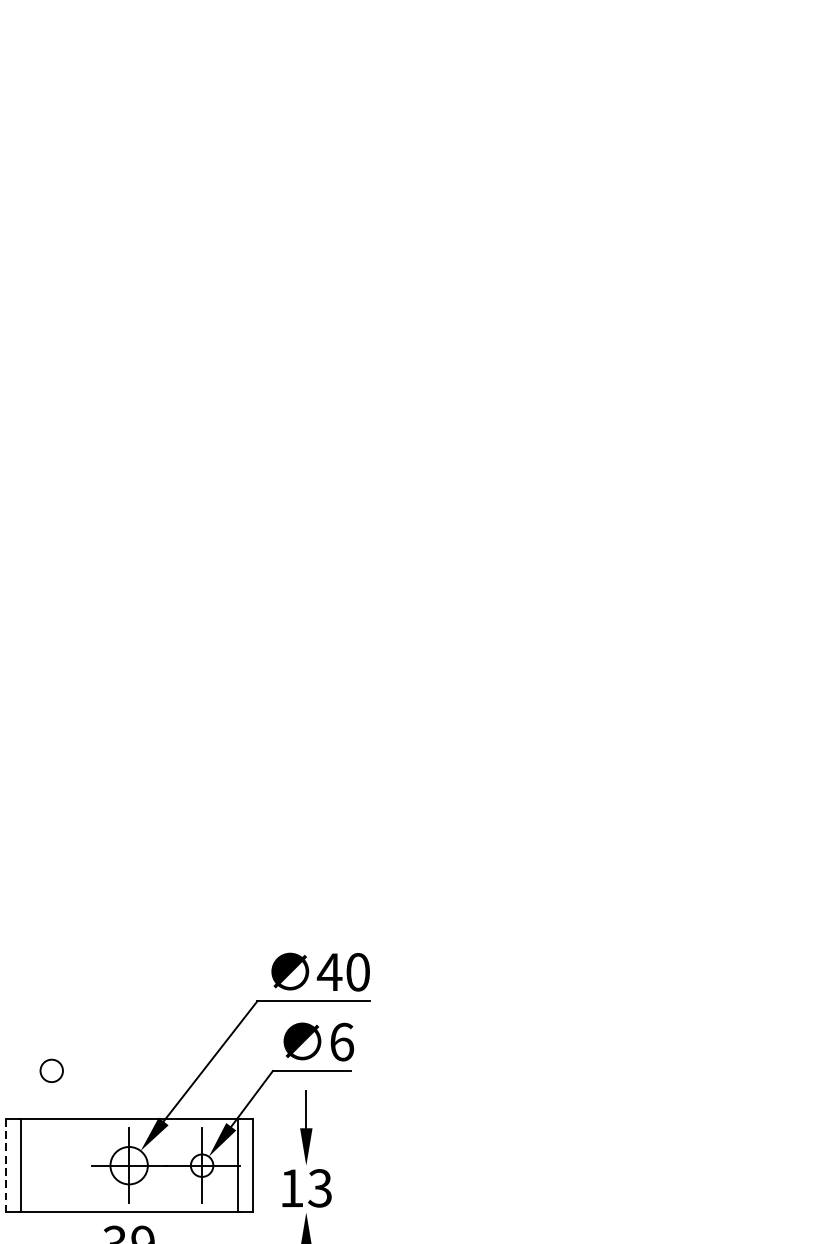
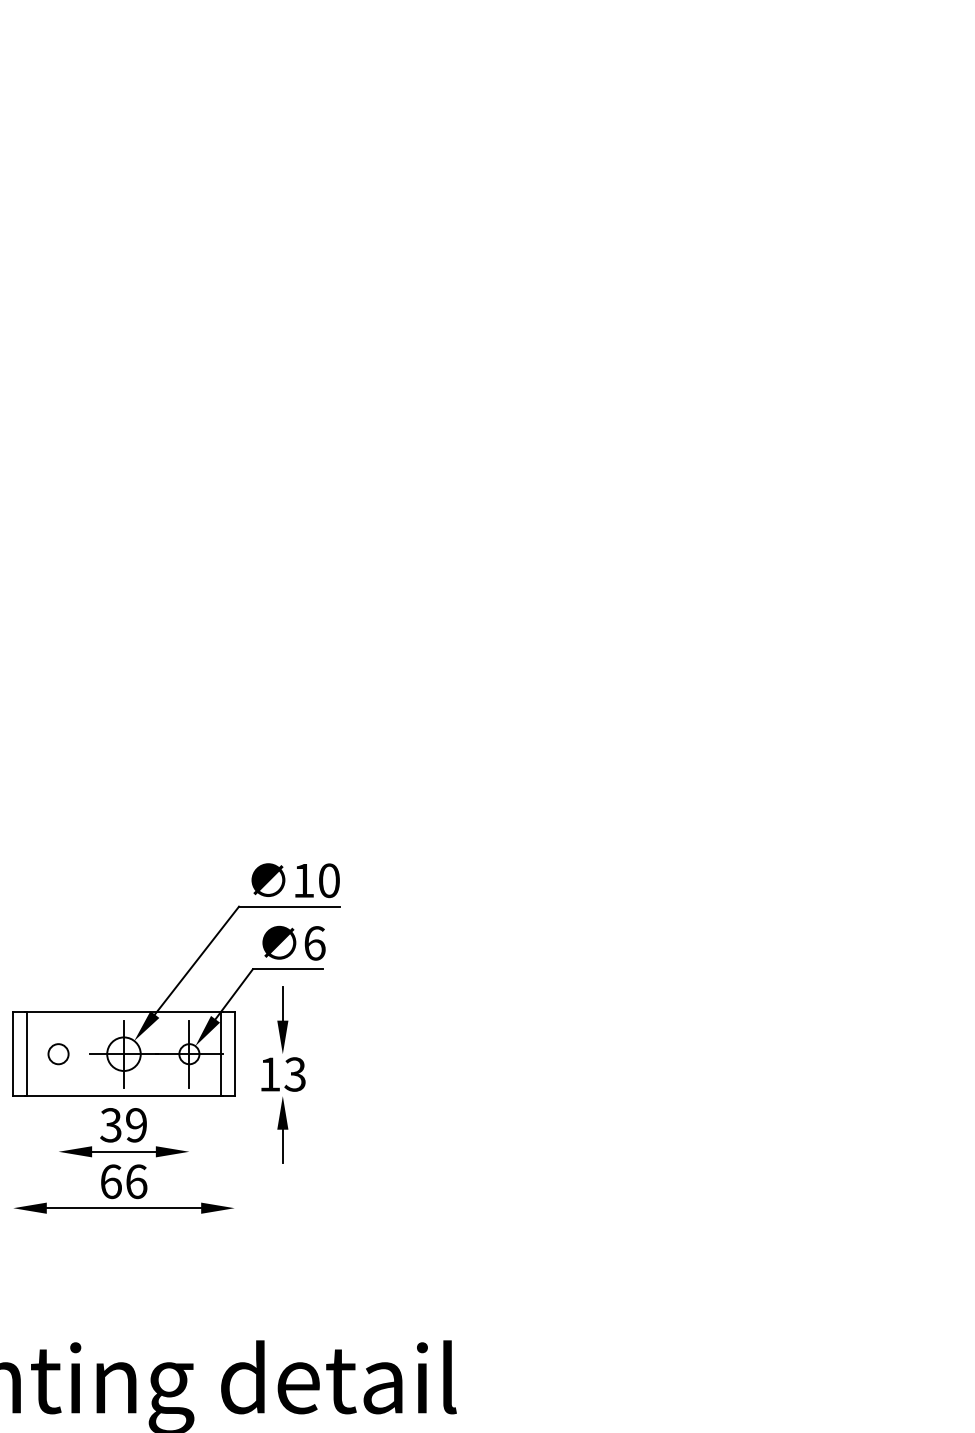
text: (329, 971) -> (303, 880), 40 -> 10
circle: (51, 1071) -> (58, 1054), moved
line: (5, 1166) -> (13, 1054), dashed -> solid

